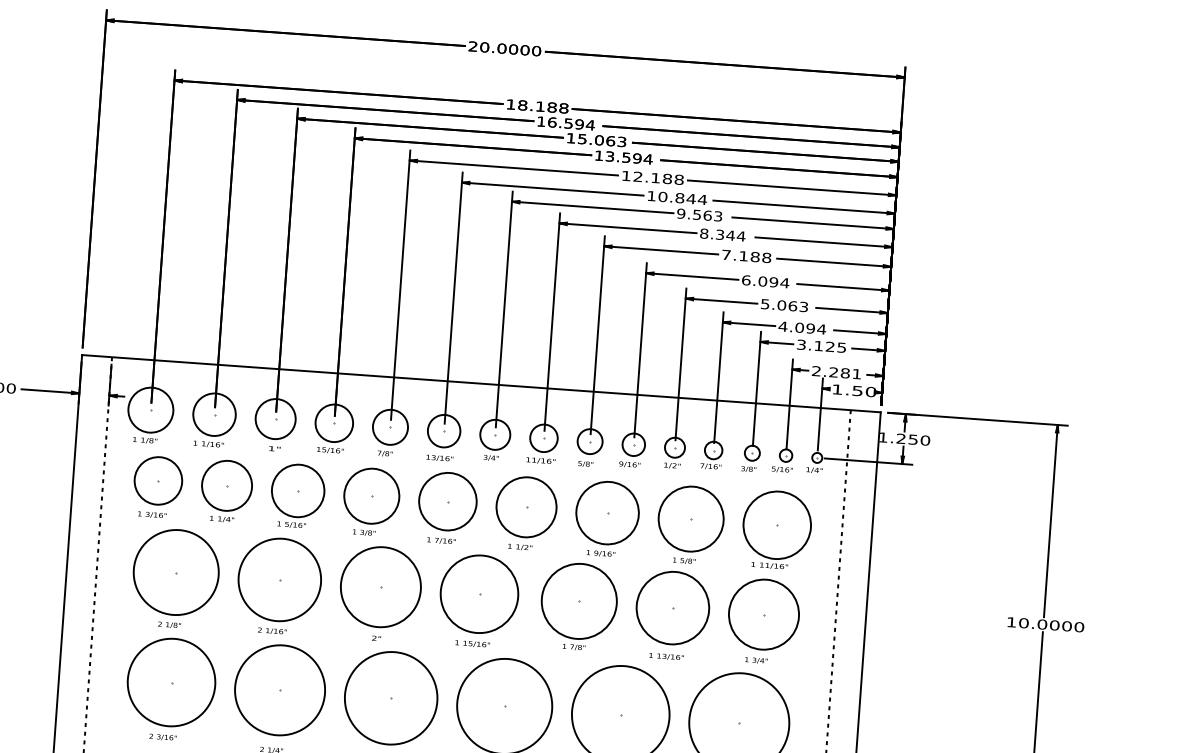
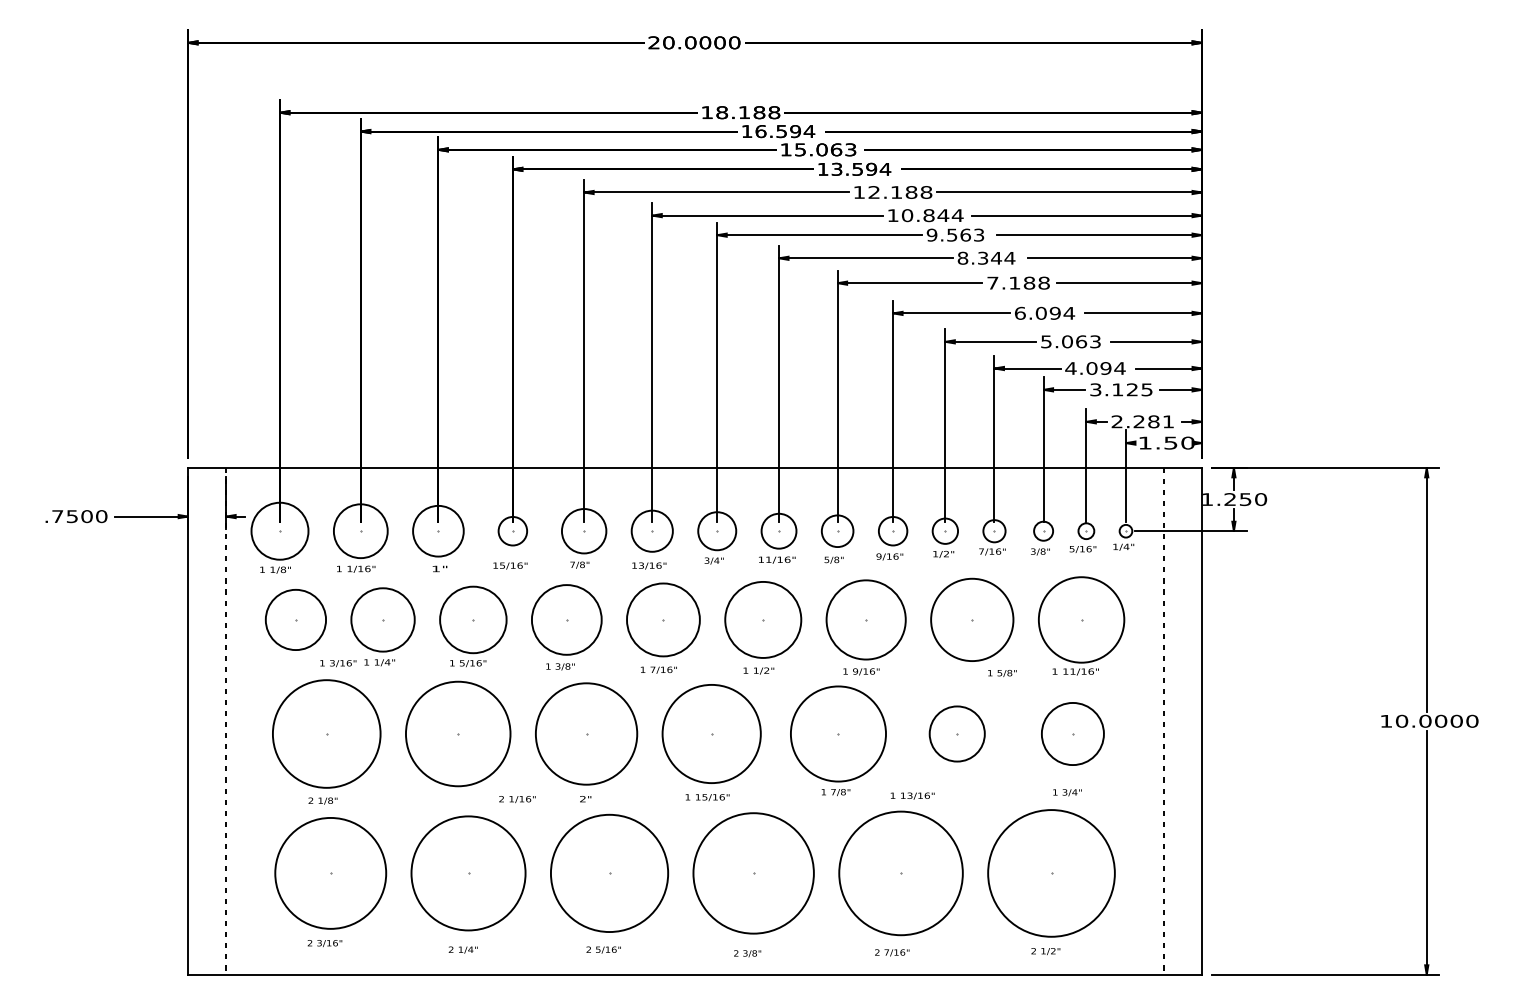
circle: (334, 423) -> (512, 531), size x0.6
text: (152, 514) -> (338, 663), moved
text: (684, 561) -> (1002, 673), moved
circle: (673, 607) -> (957, 733), size x0.6
circle: (763, 614) -> (1072, 733), size x0.7
text: (272, 631) -> (517, 799), moved
text: (666, 656) -> (912, 795), moved

